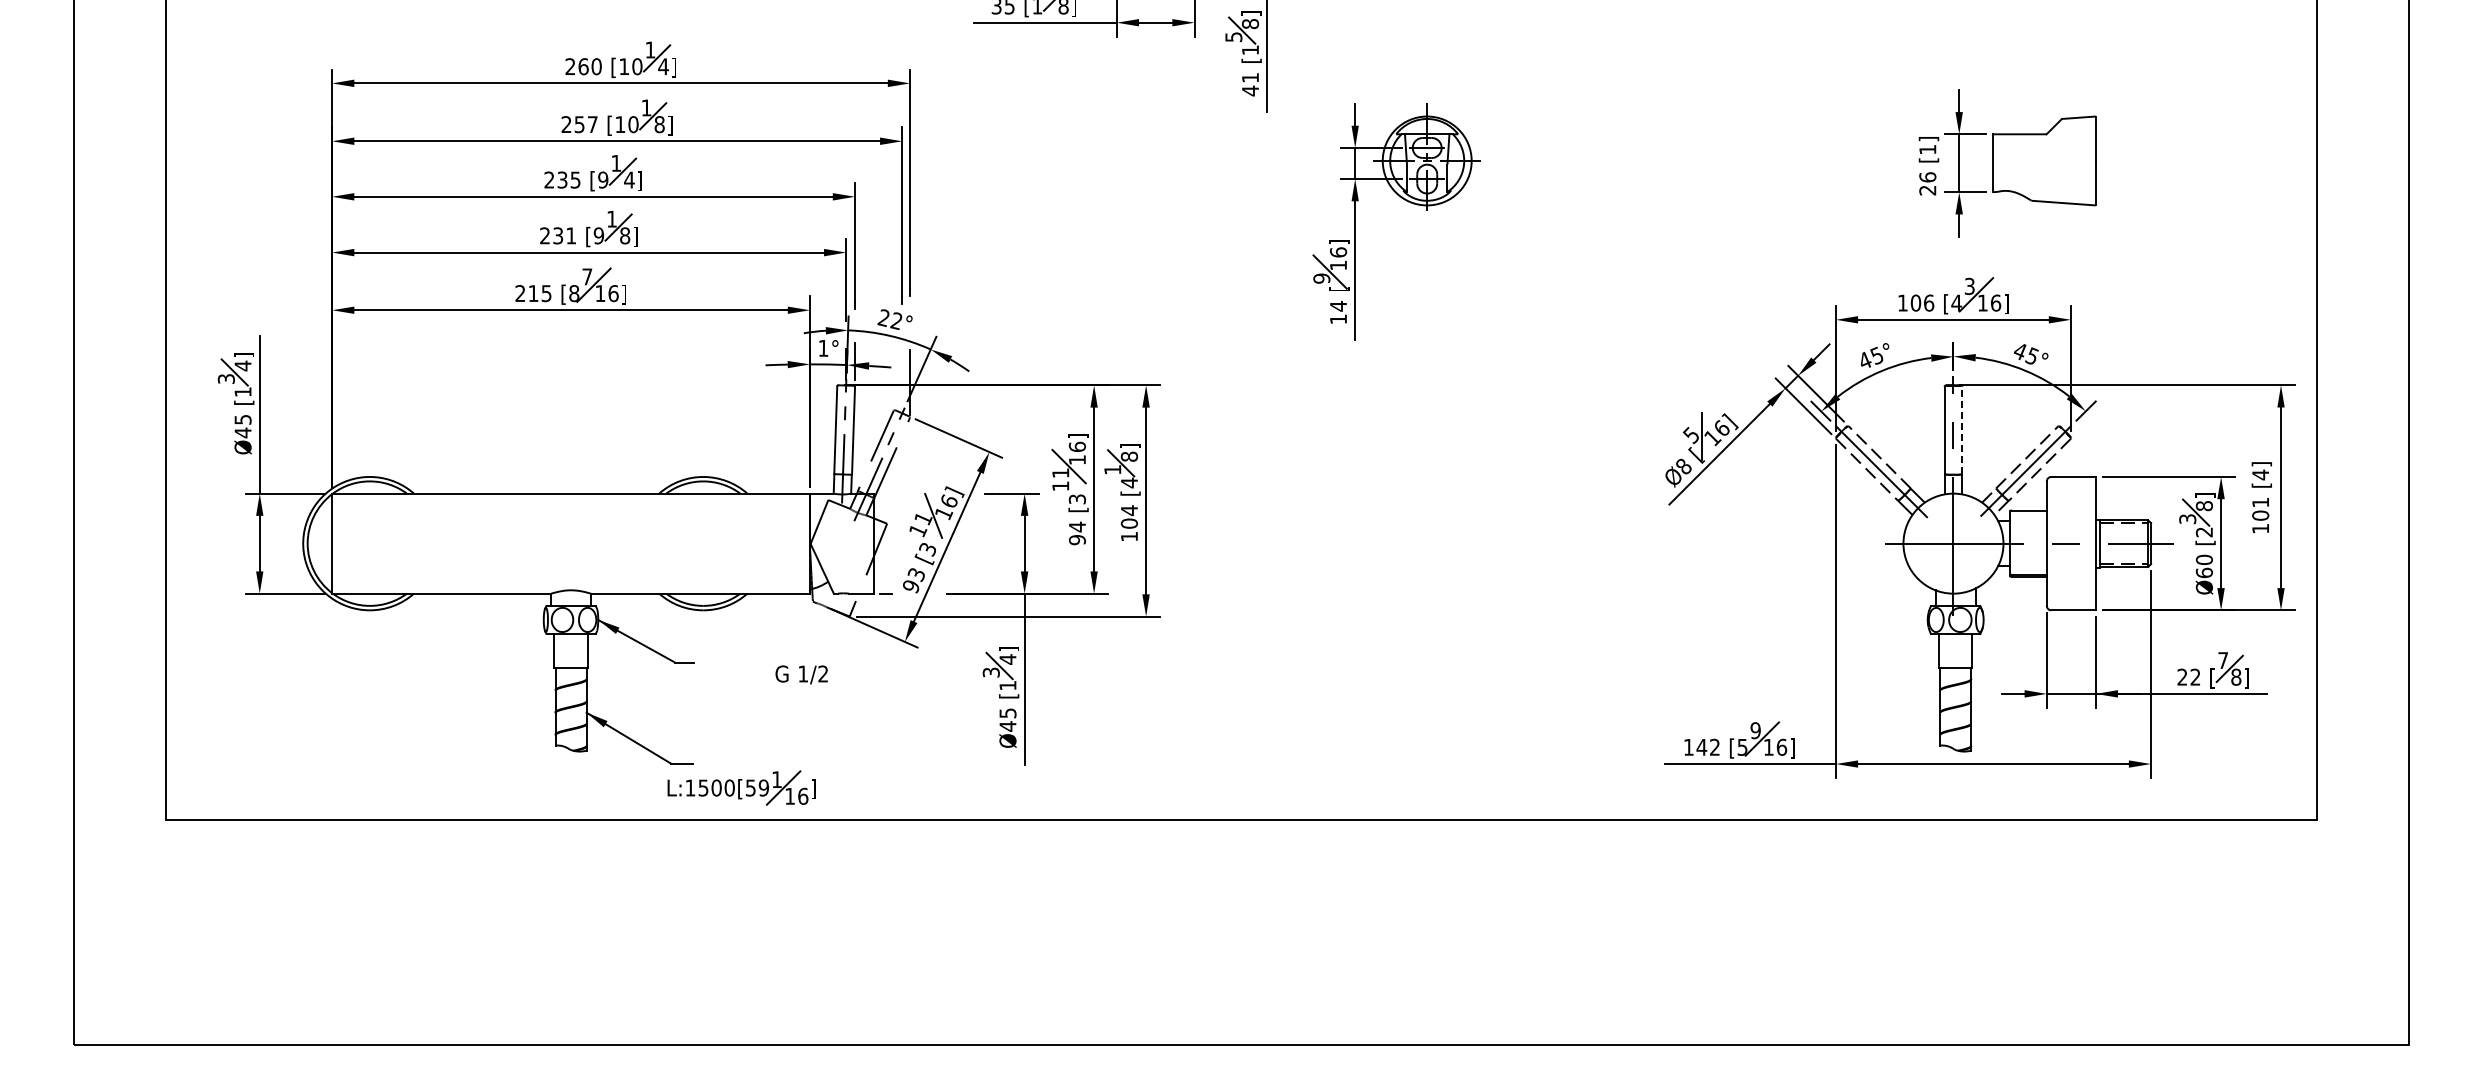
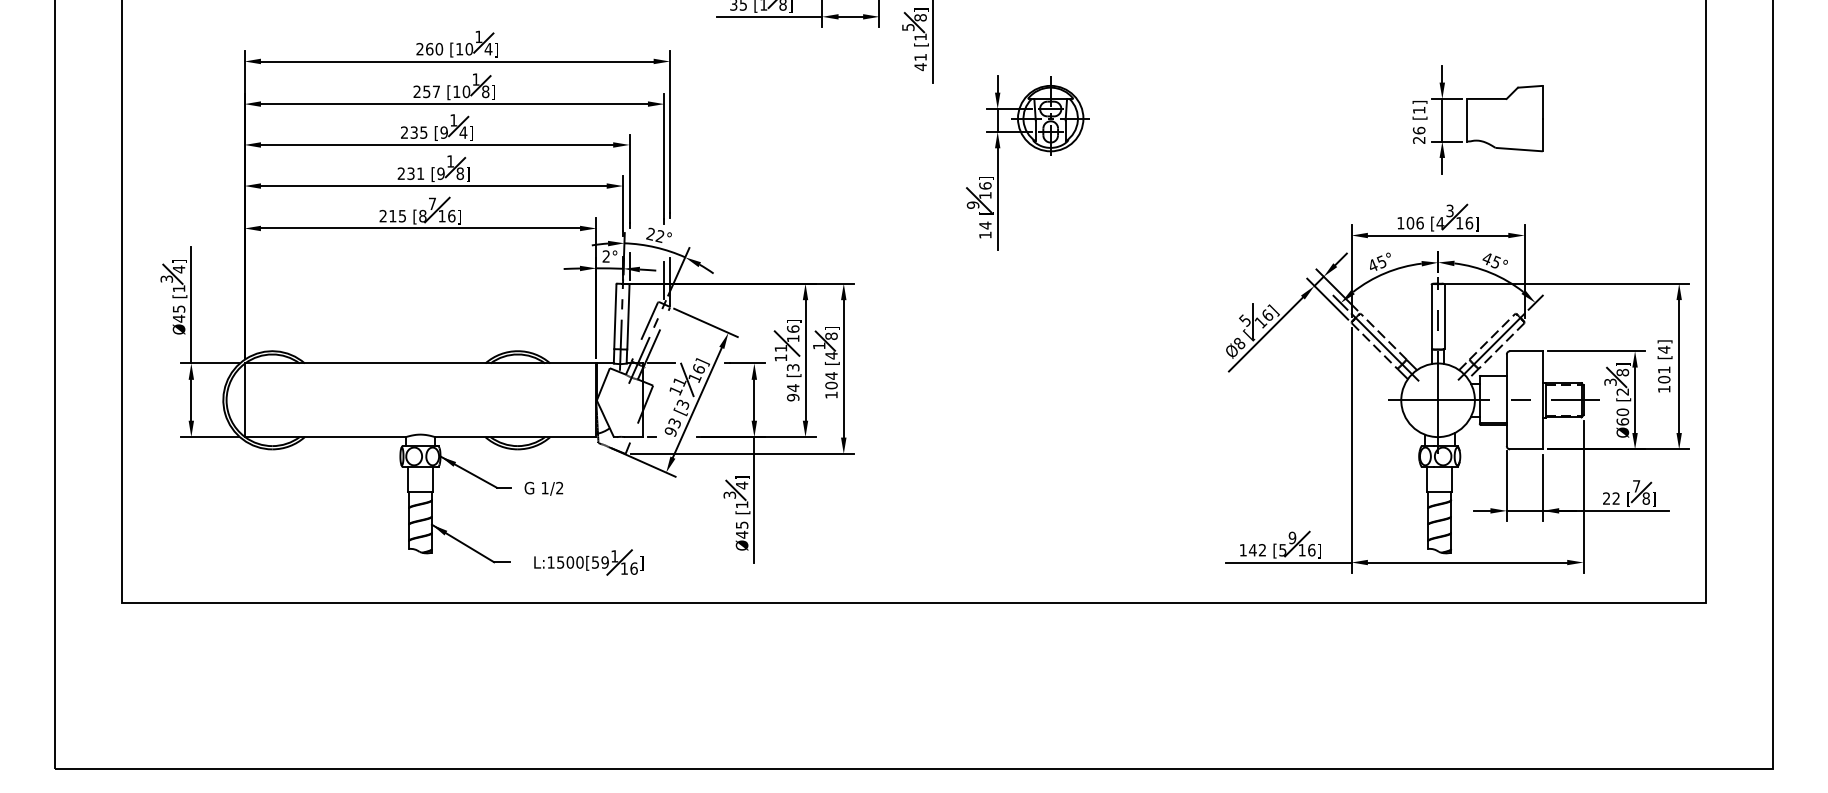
text: (823, 347) -> (606, 255), 1° -> 2°
line: (902, 380) -> (664, 280), added
line: (1962, 430) -> (1444, 317), dashed -> solid
line: (898, 493) -> (661, 363), added
text: (801, 674) -> (543, 488), moved
part: (741, 787) -> (588, 562), moved

